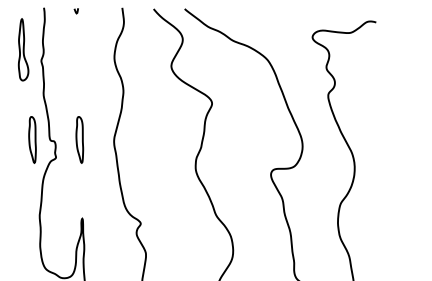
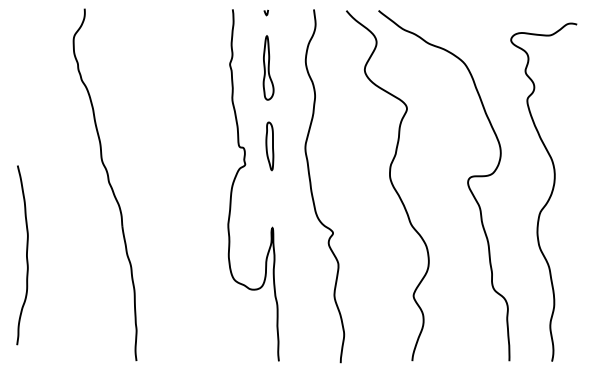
part: (23, 49) -> (268, 67), moved
part: (32, 140) -> (220, 146), removed

